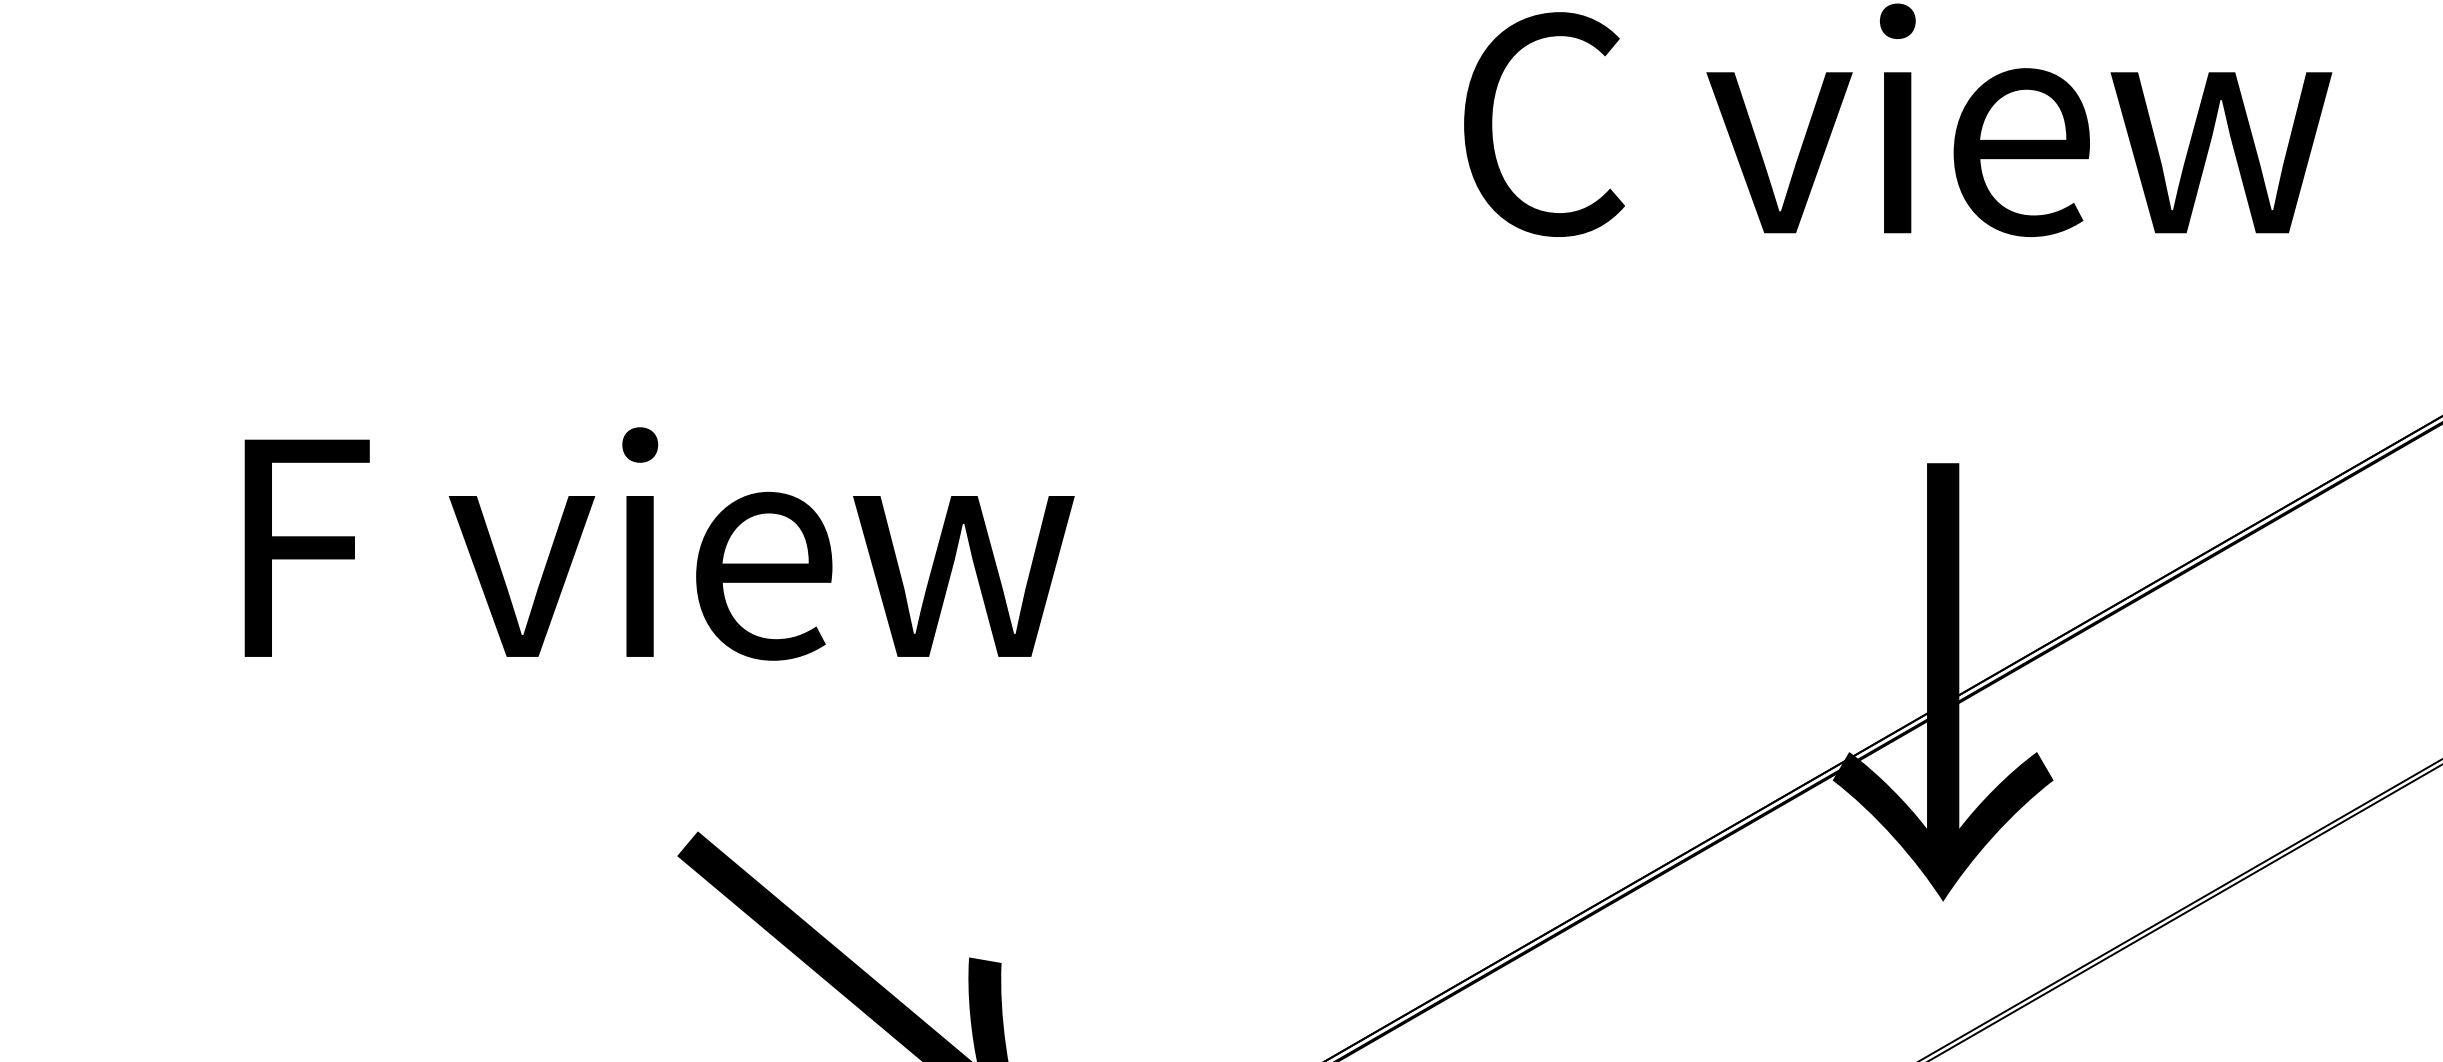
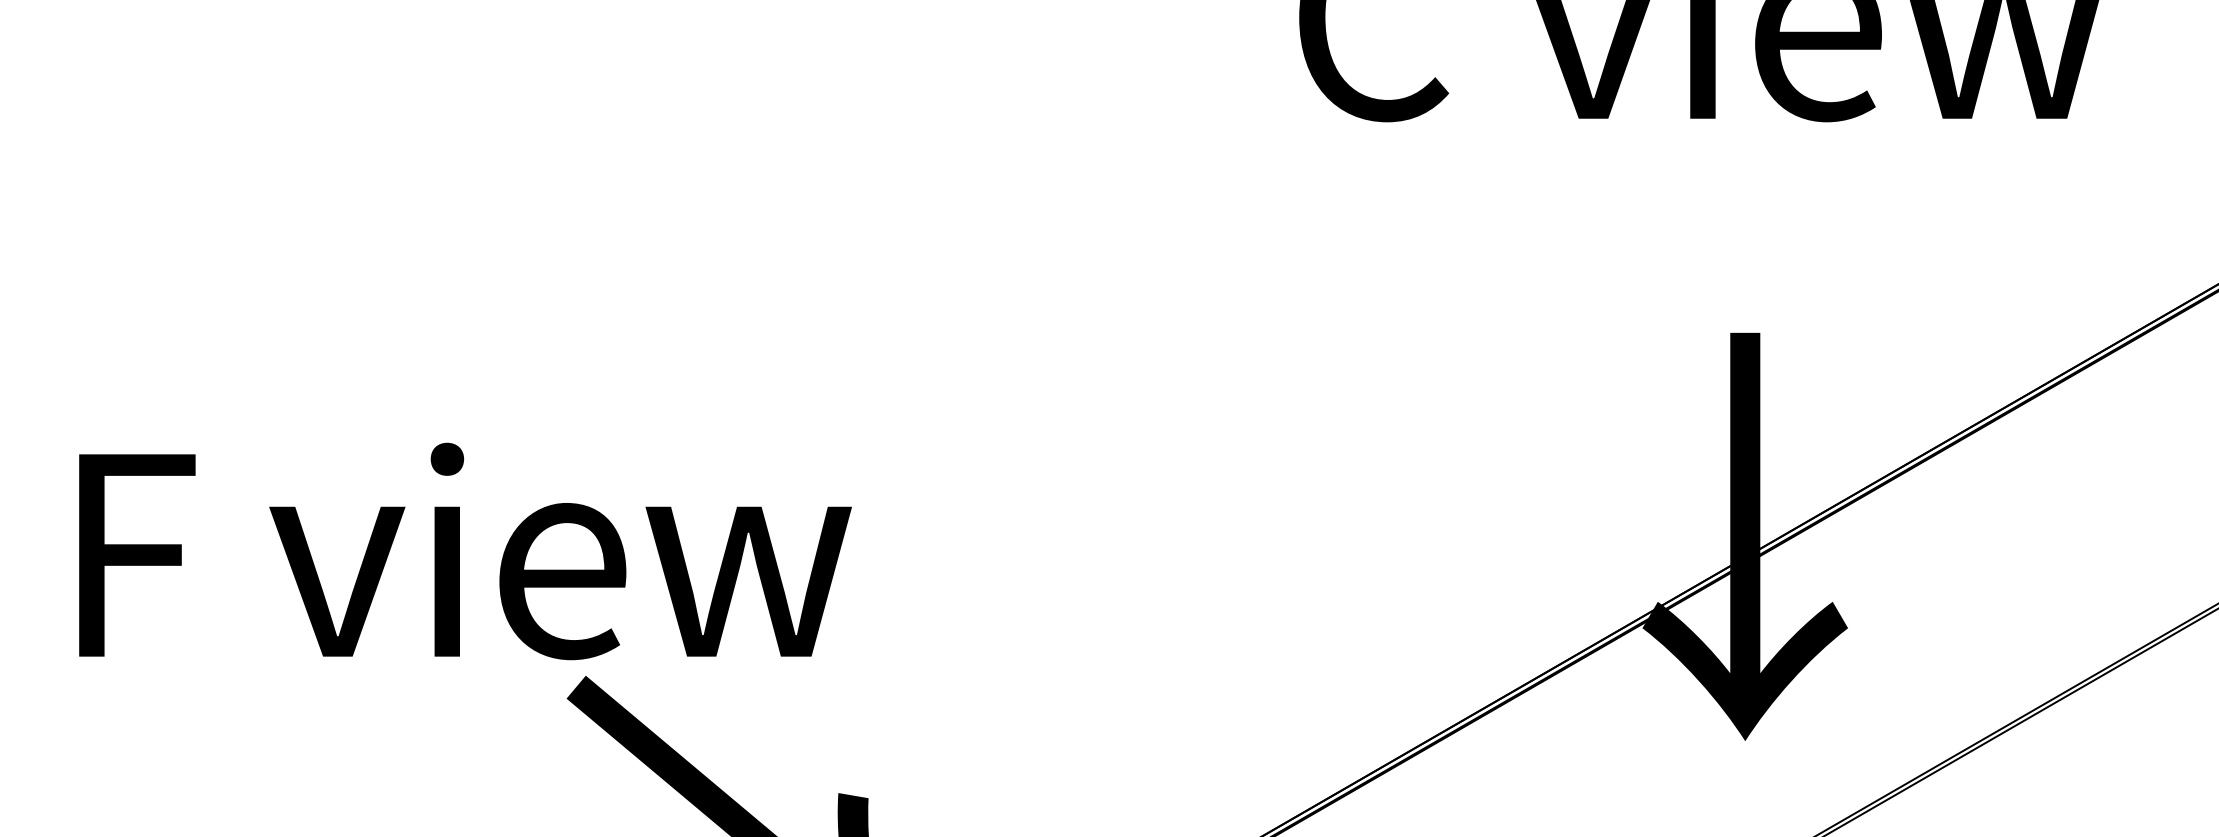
text: (659, 543) -> (465, 551), moved

